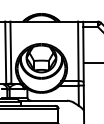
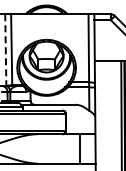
line: (5, 53) -> (5, 50), solid -> dashed

